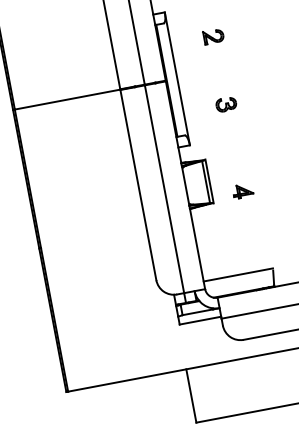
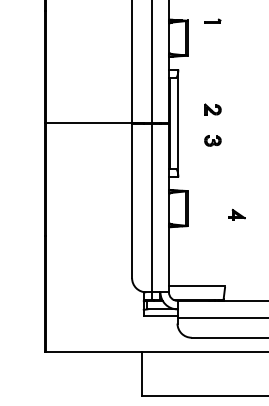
part: (212, 36) -> (212, 109), moved
part: (225, 104) -> (212, 140), moved
part: (242, 190) -> (236, 214), moved

